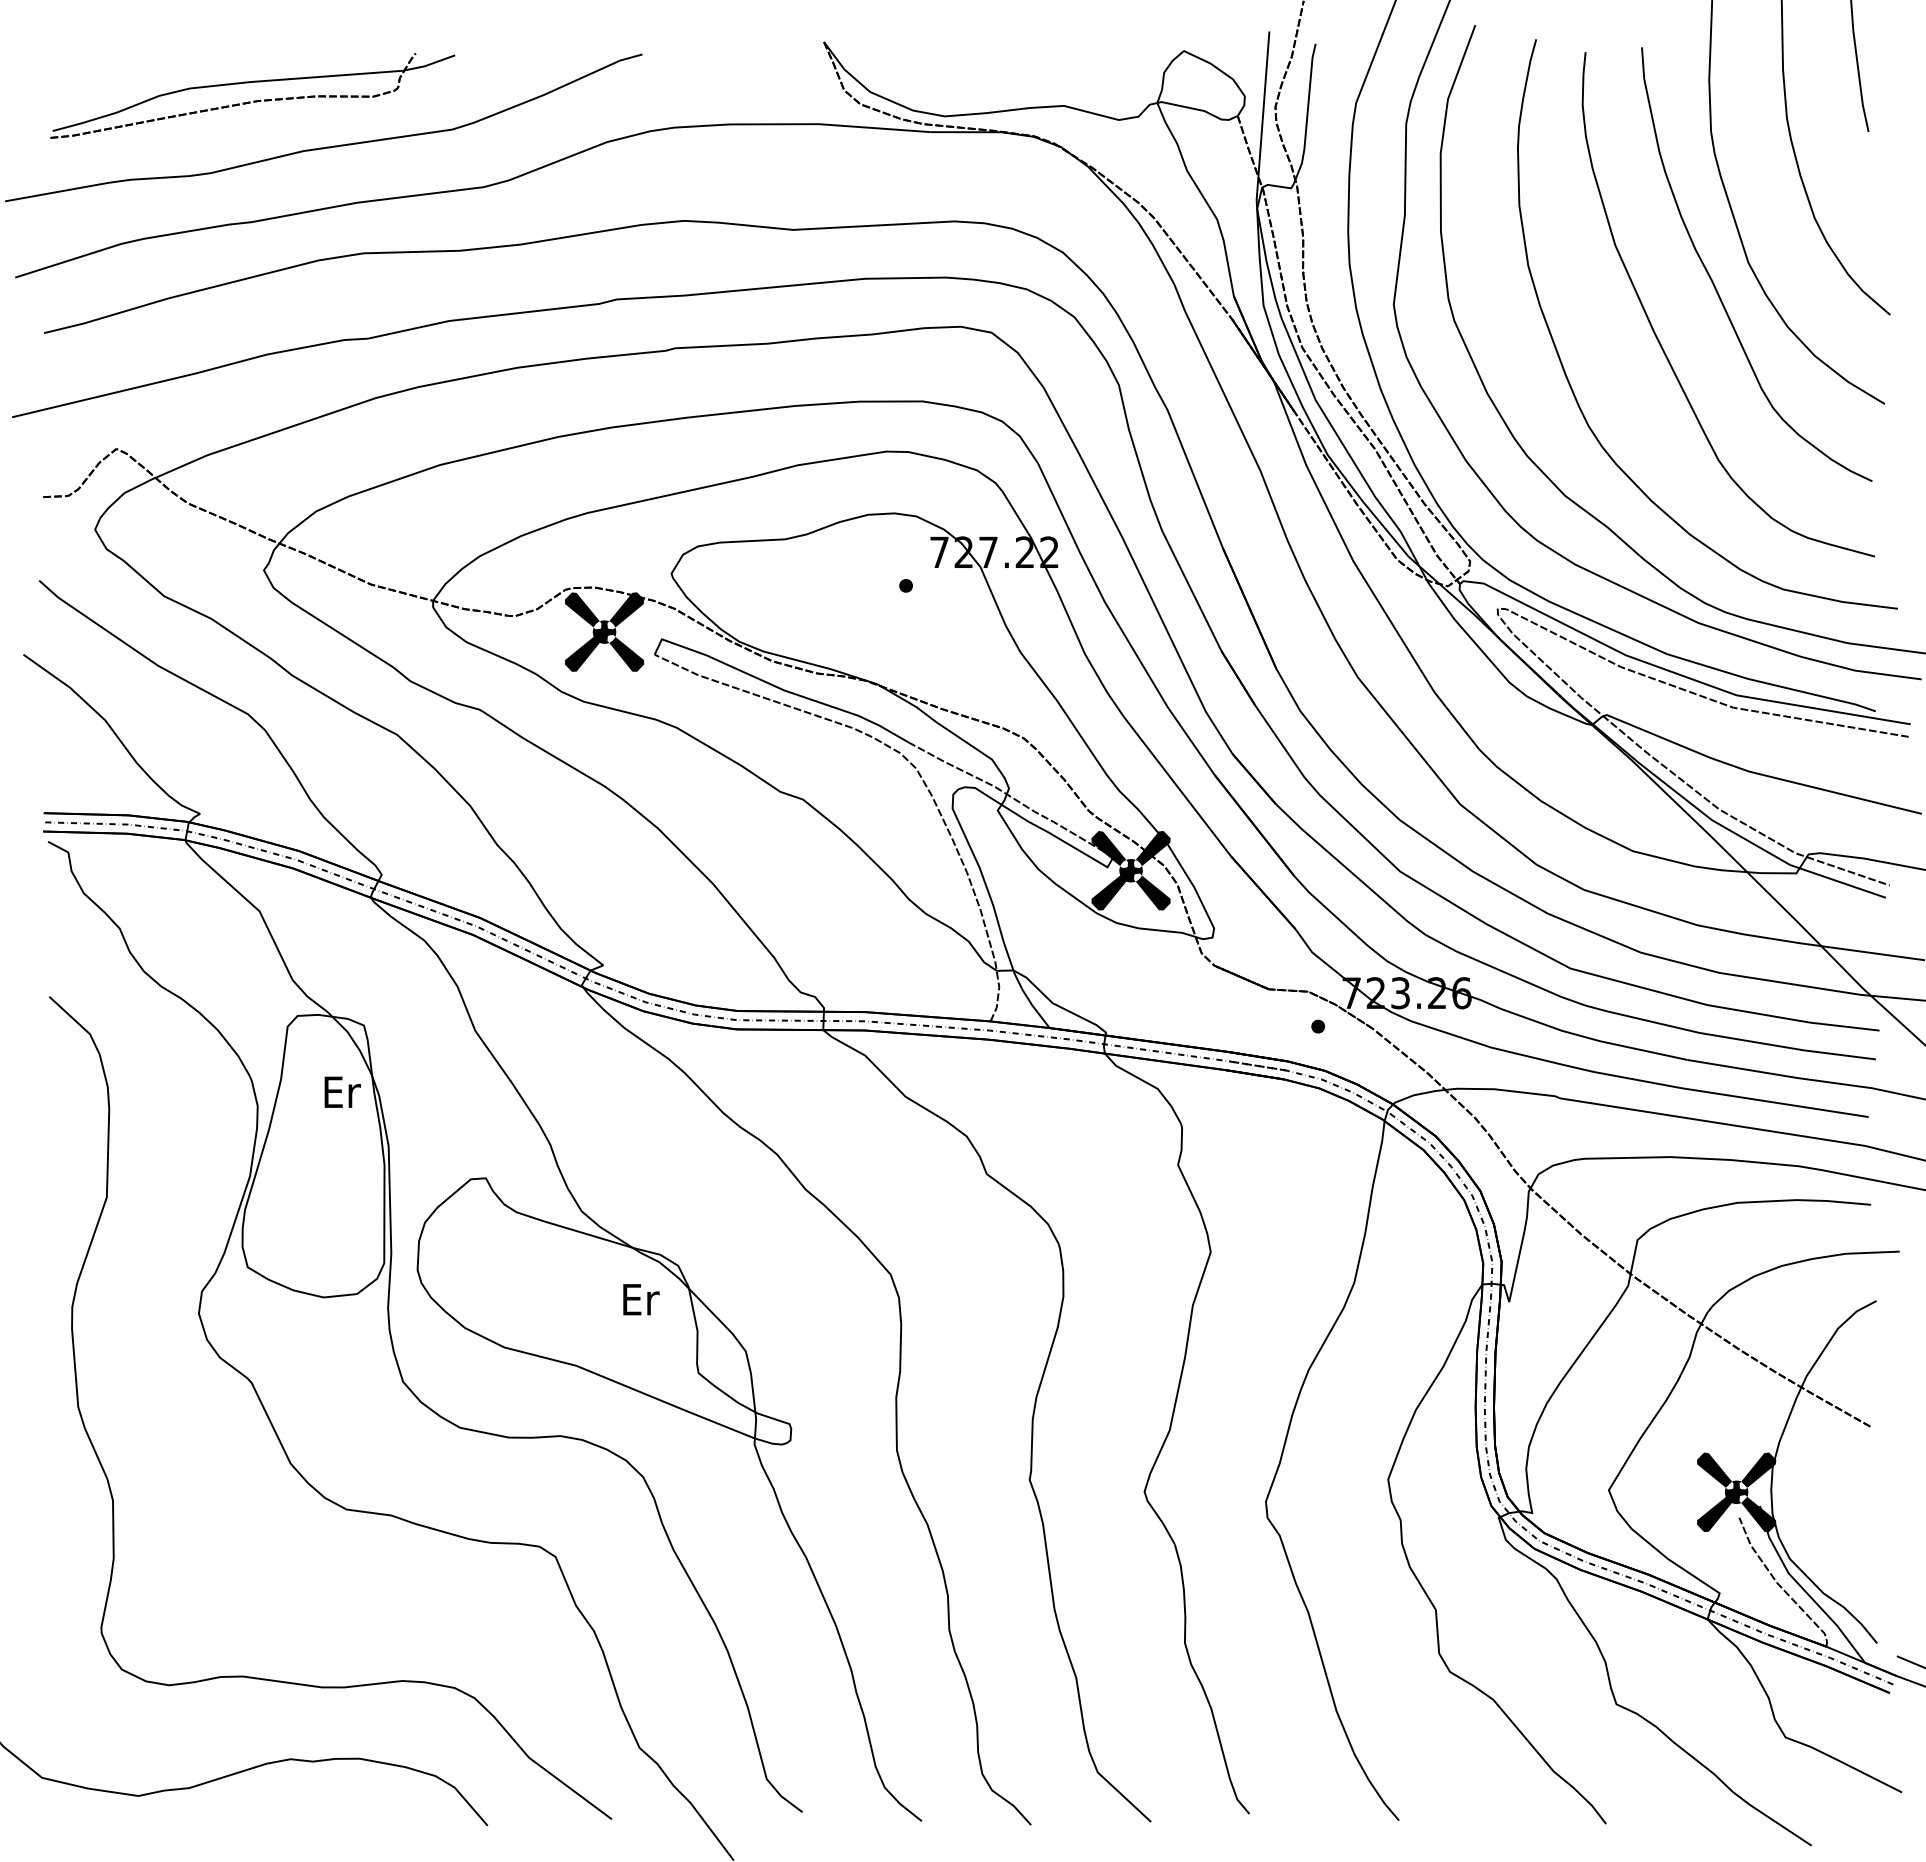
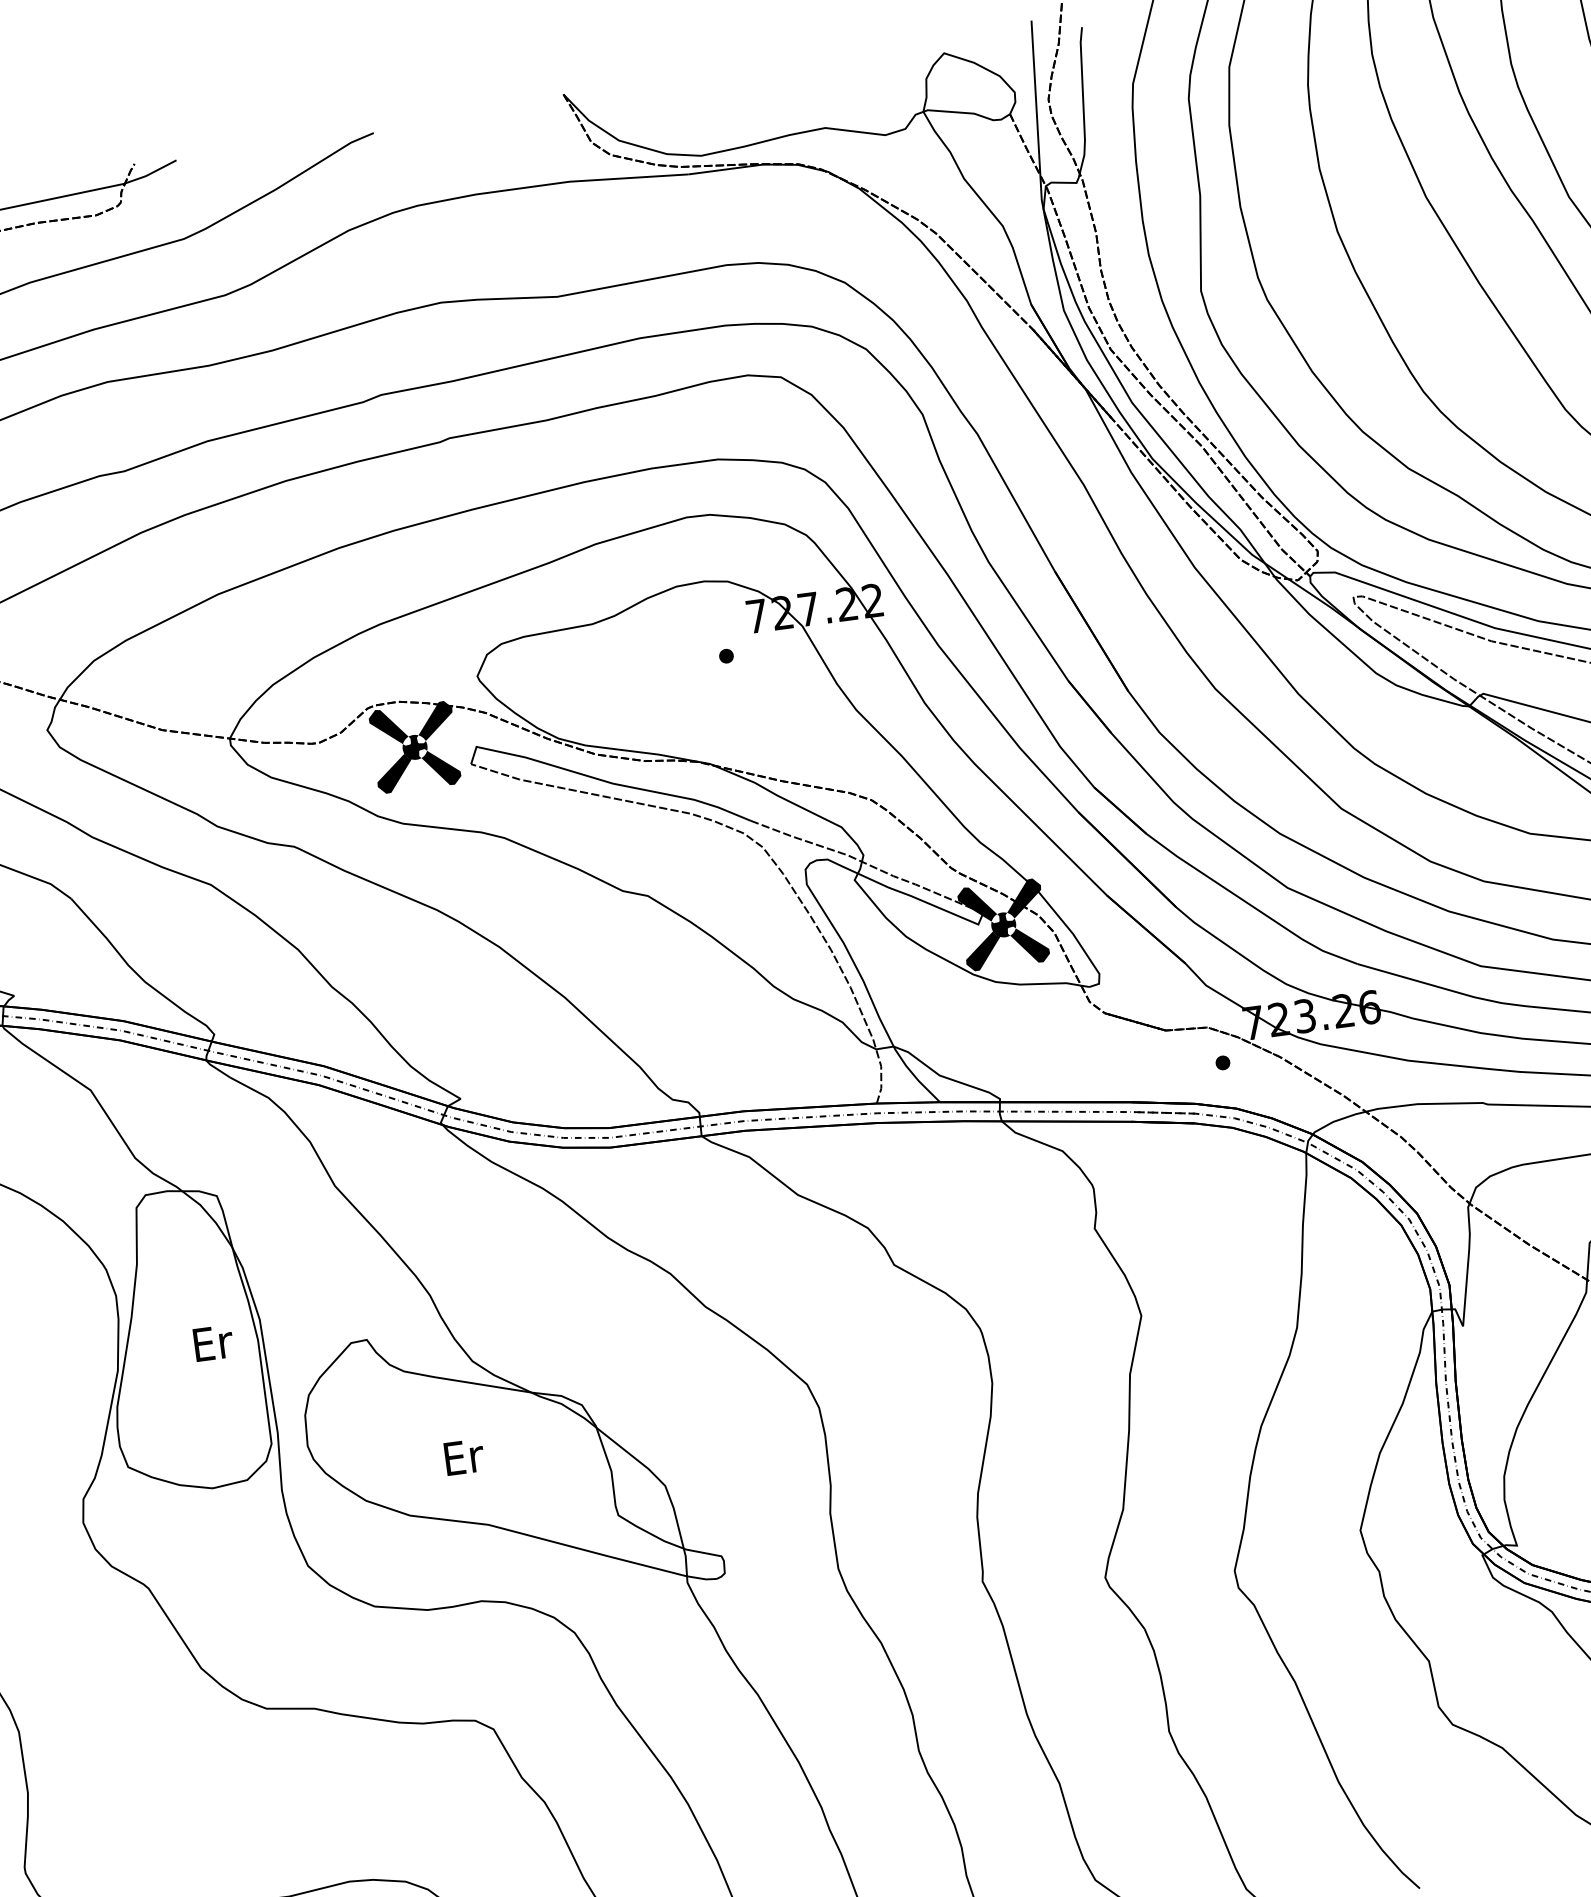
text: (342, 1091) -> (213, 1342), moved
text: (641, 1299) -> (464, 1456), moved

